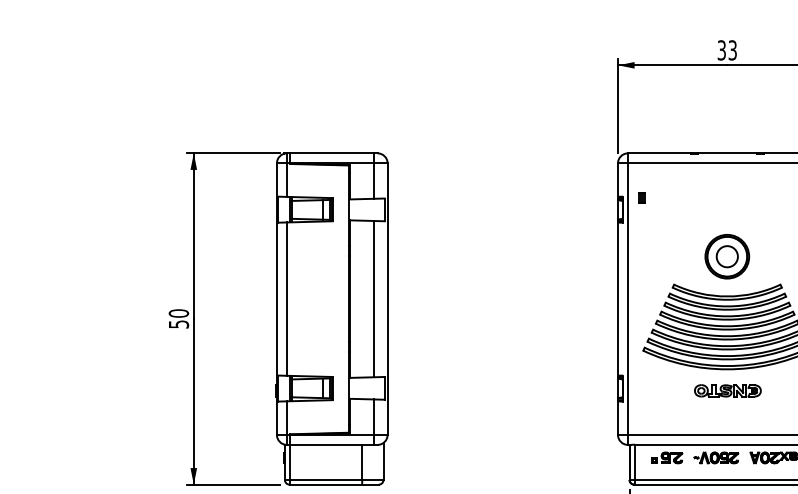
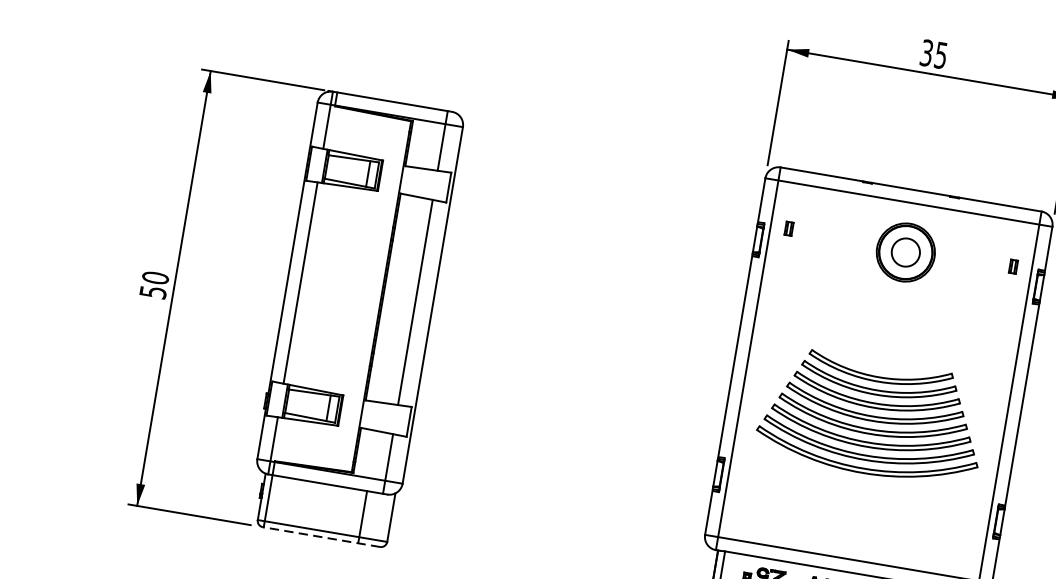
text: (732, 49) -> (940, 54), 33 -> 35
part: (727, 256) -> (906, 252), moved
part: (727, 390) -> (858, 500), removed
line: (334, 484) -> (321, 536), solid -> dashed

